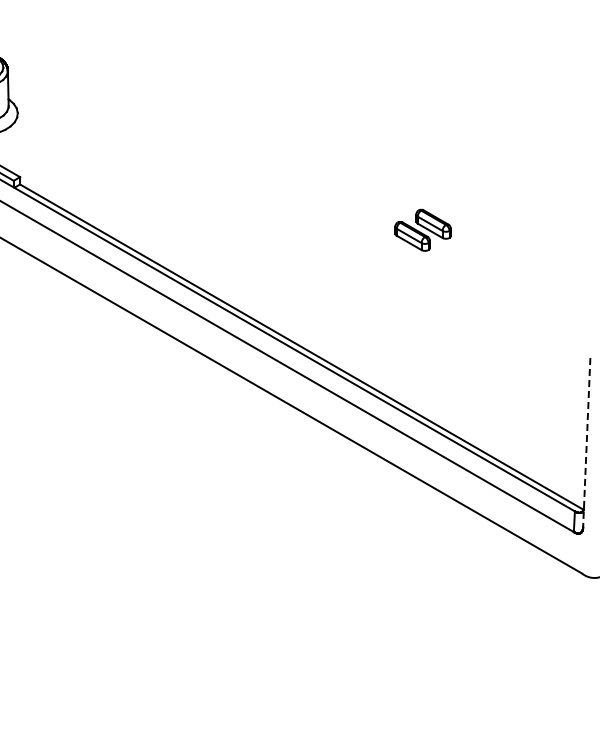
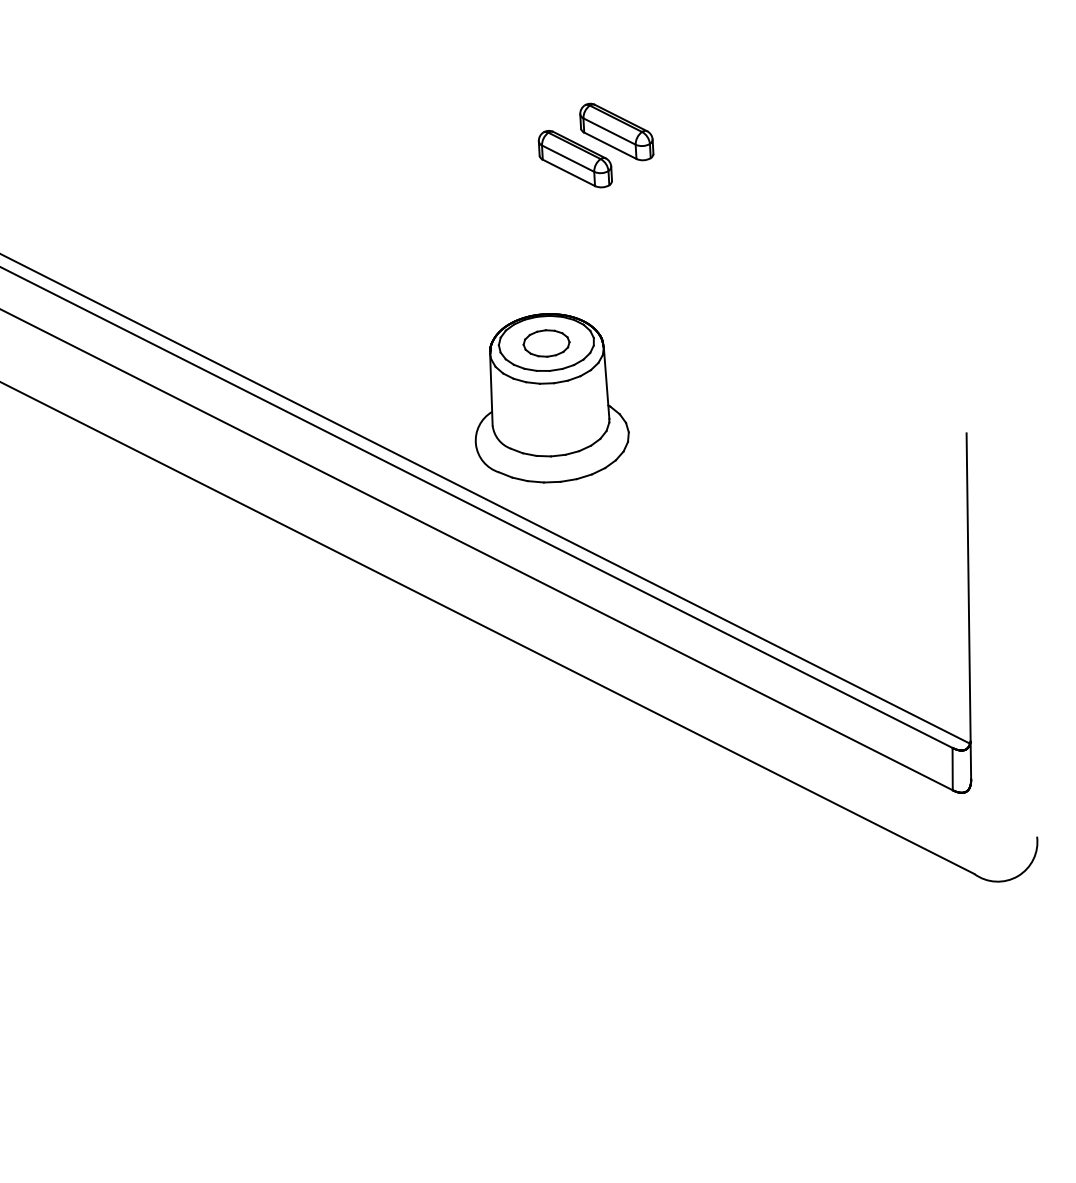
part: (422, 229) -> (594, 143), moved
part: (387, 329) -> (549, 398), added
line: (586, 442) -> (968, 606), dashed -> solid

